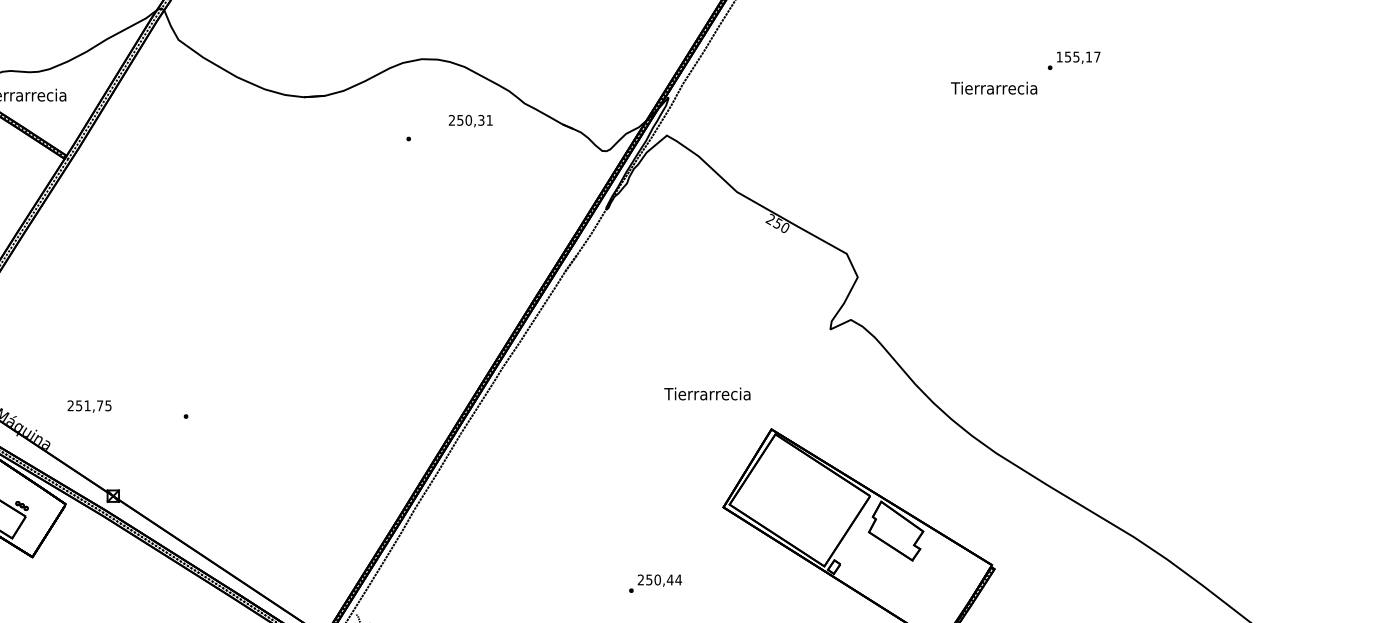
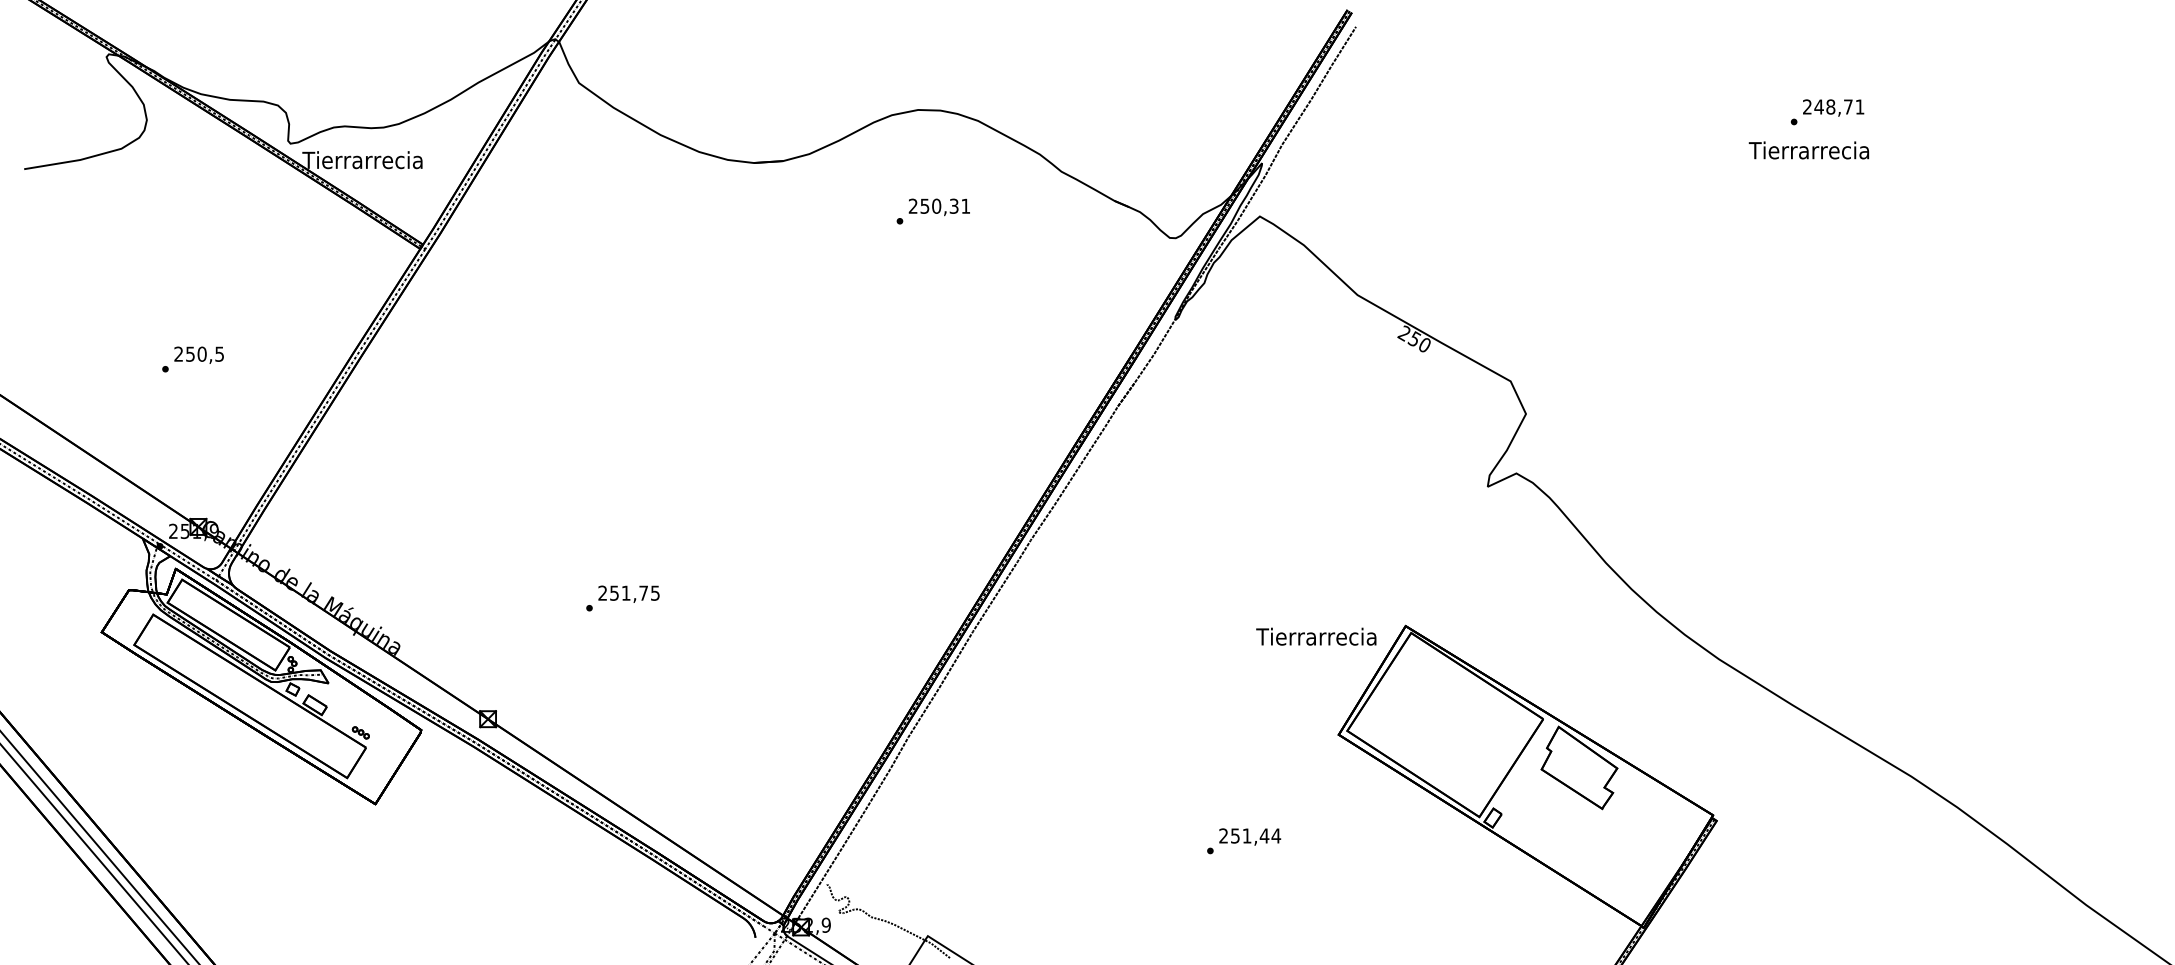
text: (1078, 56) -> (1833, 106), 155,17 -> 248,71
text: (993, 88) -> (1808, 150), moved
text: (470, 121) -> (938, 207), moved
text: (707, 393) -> (1316, 636), moved
text: (89, 406) -> (628, 593), moved
text: (657, 579) -> (1246, 835), 250,44 -> 251,44

